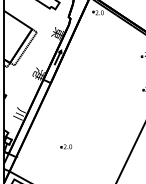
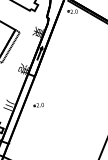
part: (65, 146) -> (38, 104), moved

